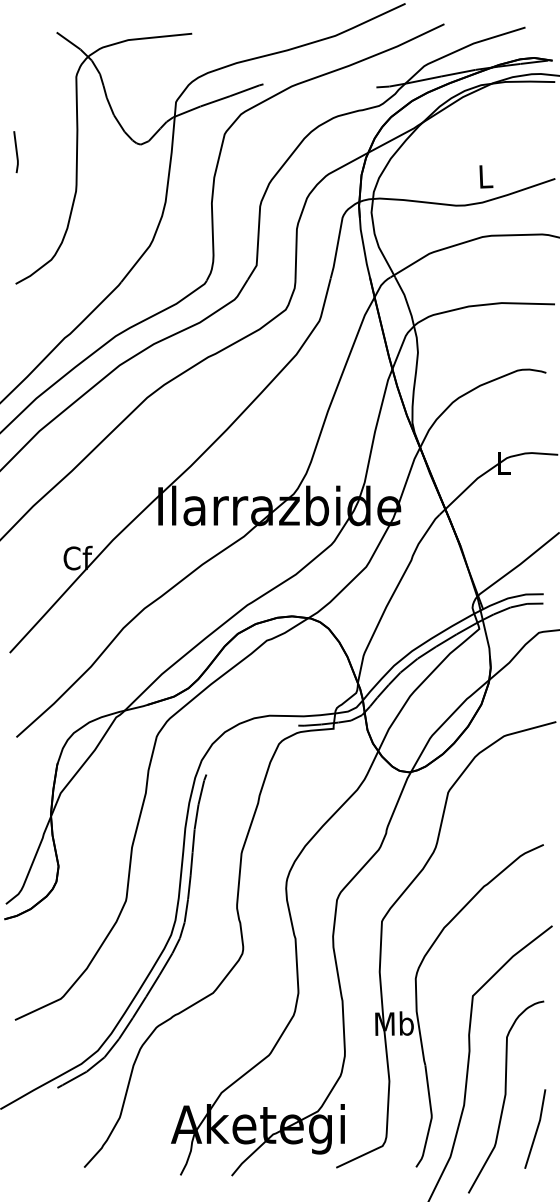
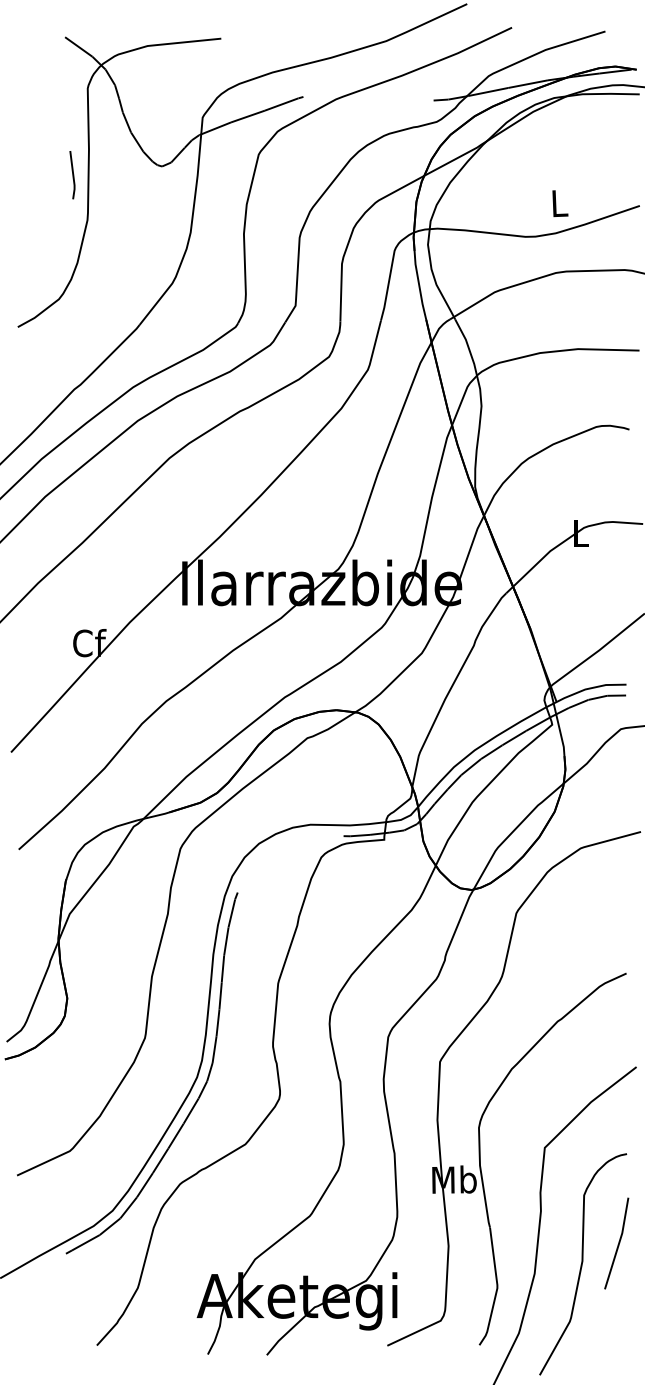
line: (15, 152) -> (71, 175), moved
line: (536, 1128) -> (618, 1242), moved

